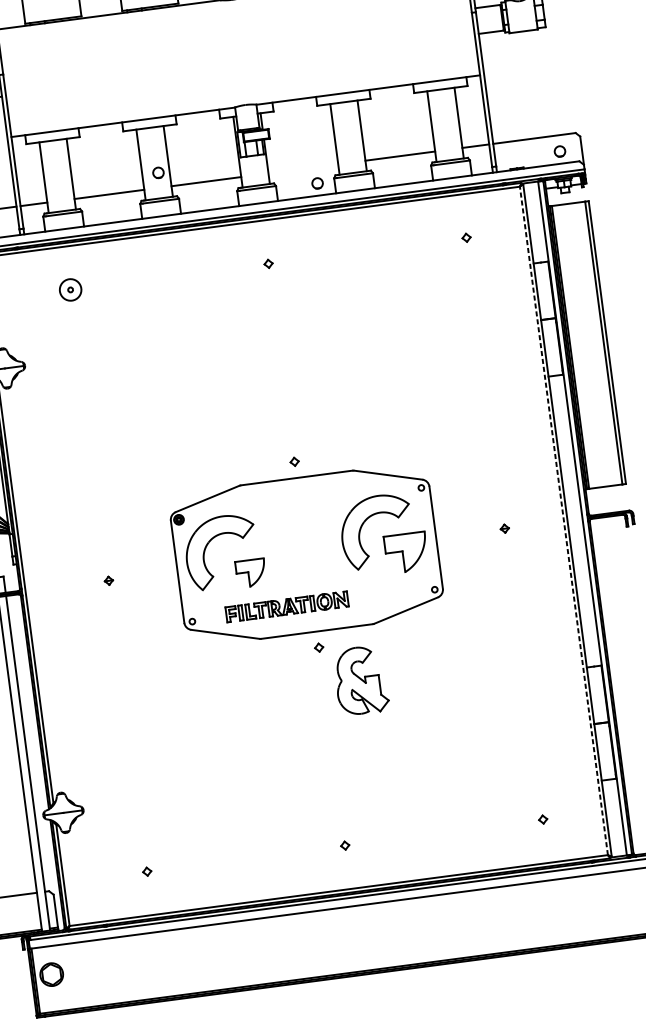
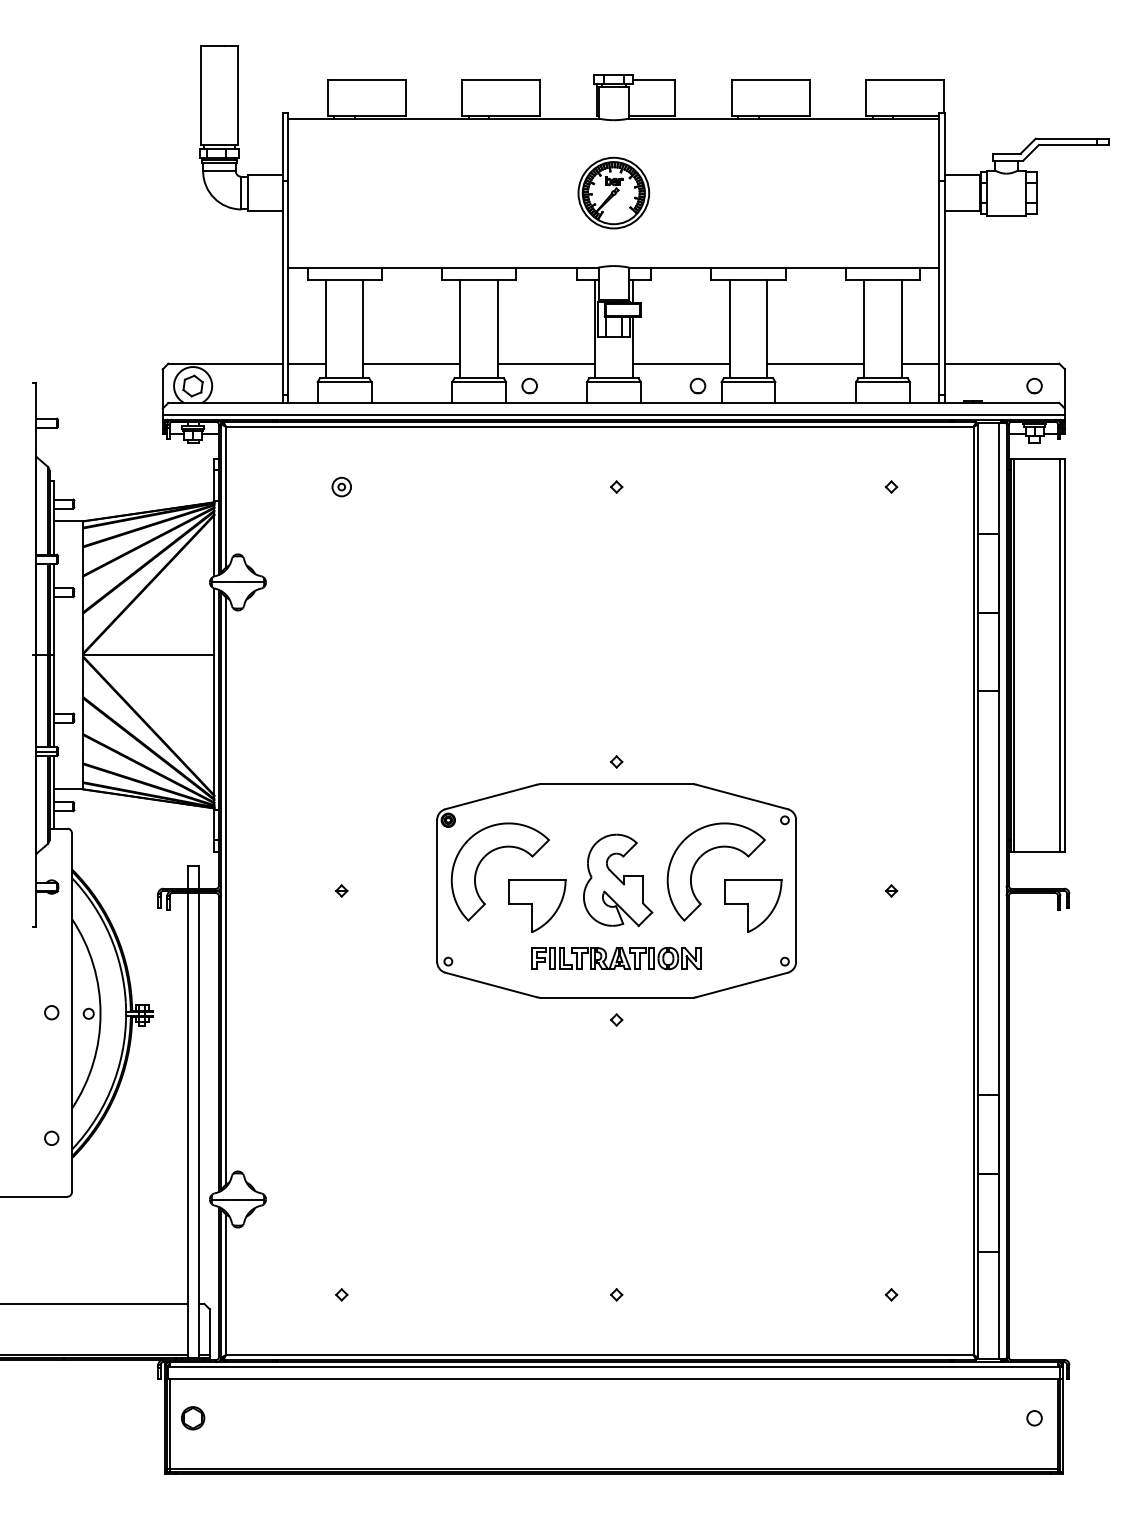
part: (238, 52) -> (613, 192), added
line: (302, 168) -> (680, 363), added
part: (158, 172) -> (529, 385), moved
circle: (70, 289) -> (341, 486), size x0.62
line: (563, 520) -> (973, 890), dashed -> solid
part: (251, 572) -> (537, 905), size x1.43
part: (287, 606) -> (616, 958), moved
part: (361, 680) -> (618, 880), moved
part: (52, 974) -> (193, 1418), size x0.71

